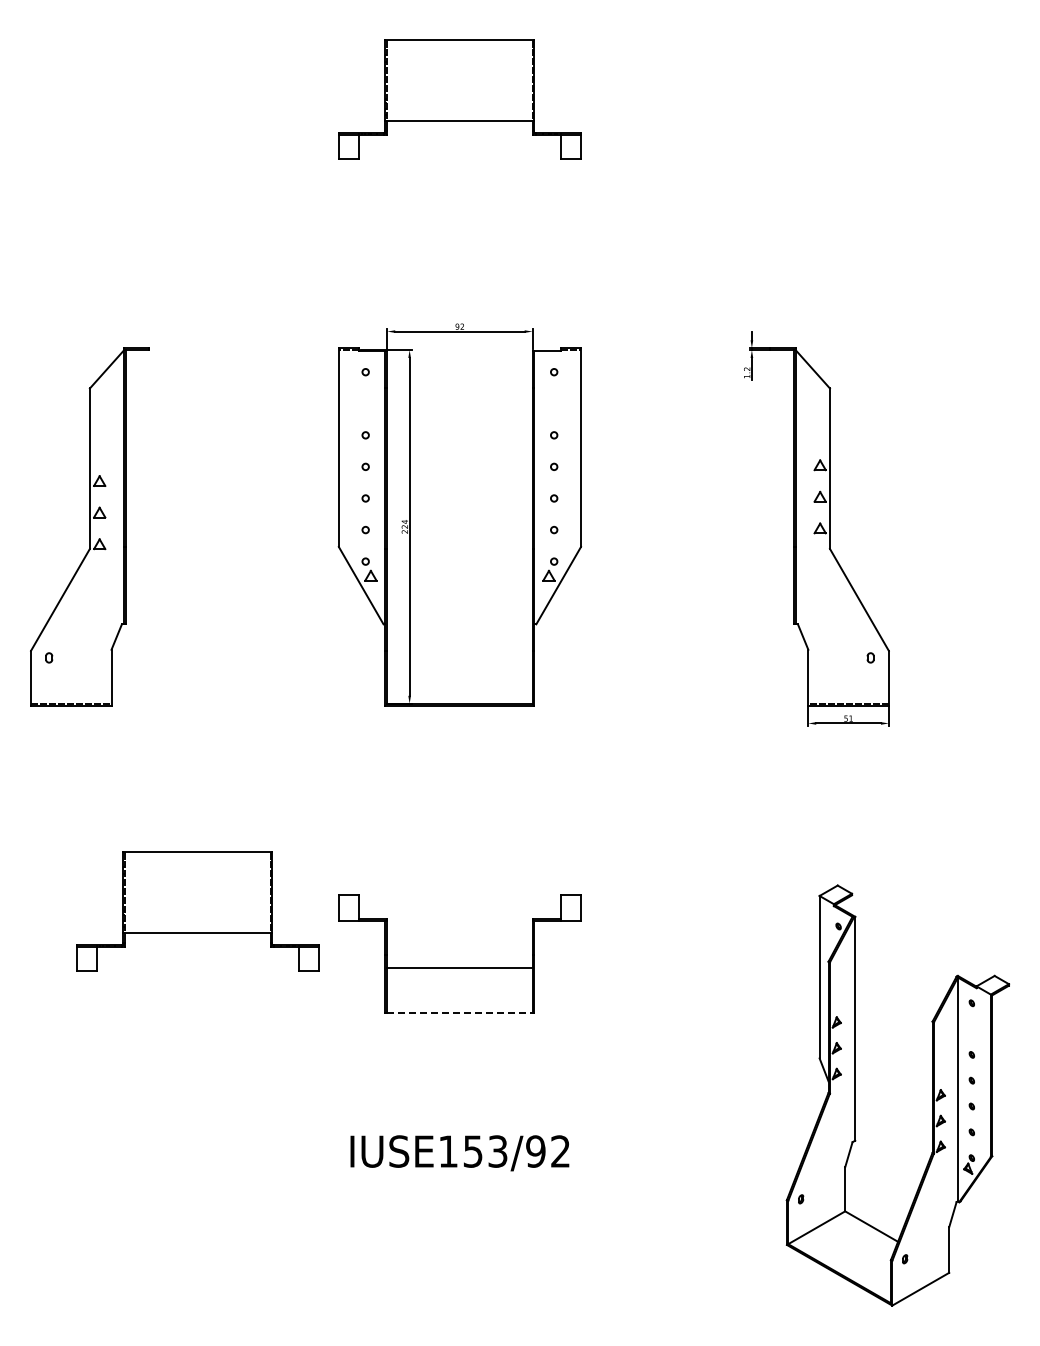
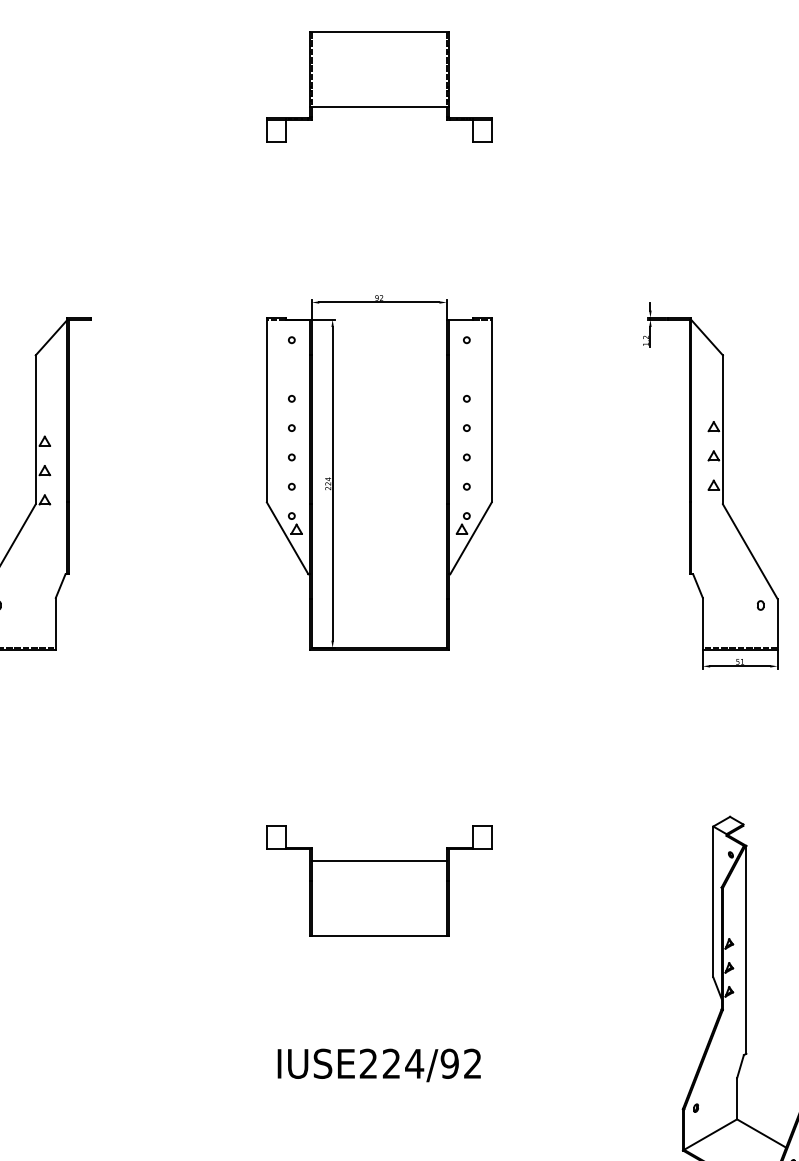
part: (197, 911) -> (135, 840), removed
line: (459, 967) -> (378, 860), moved
line: (459, 1013) -> (378, 935), dashed -> solid
text: (473, 1151) -> (391, 1063), IUSE153/92 -> IUSE224/92

